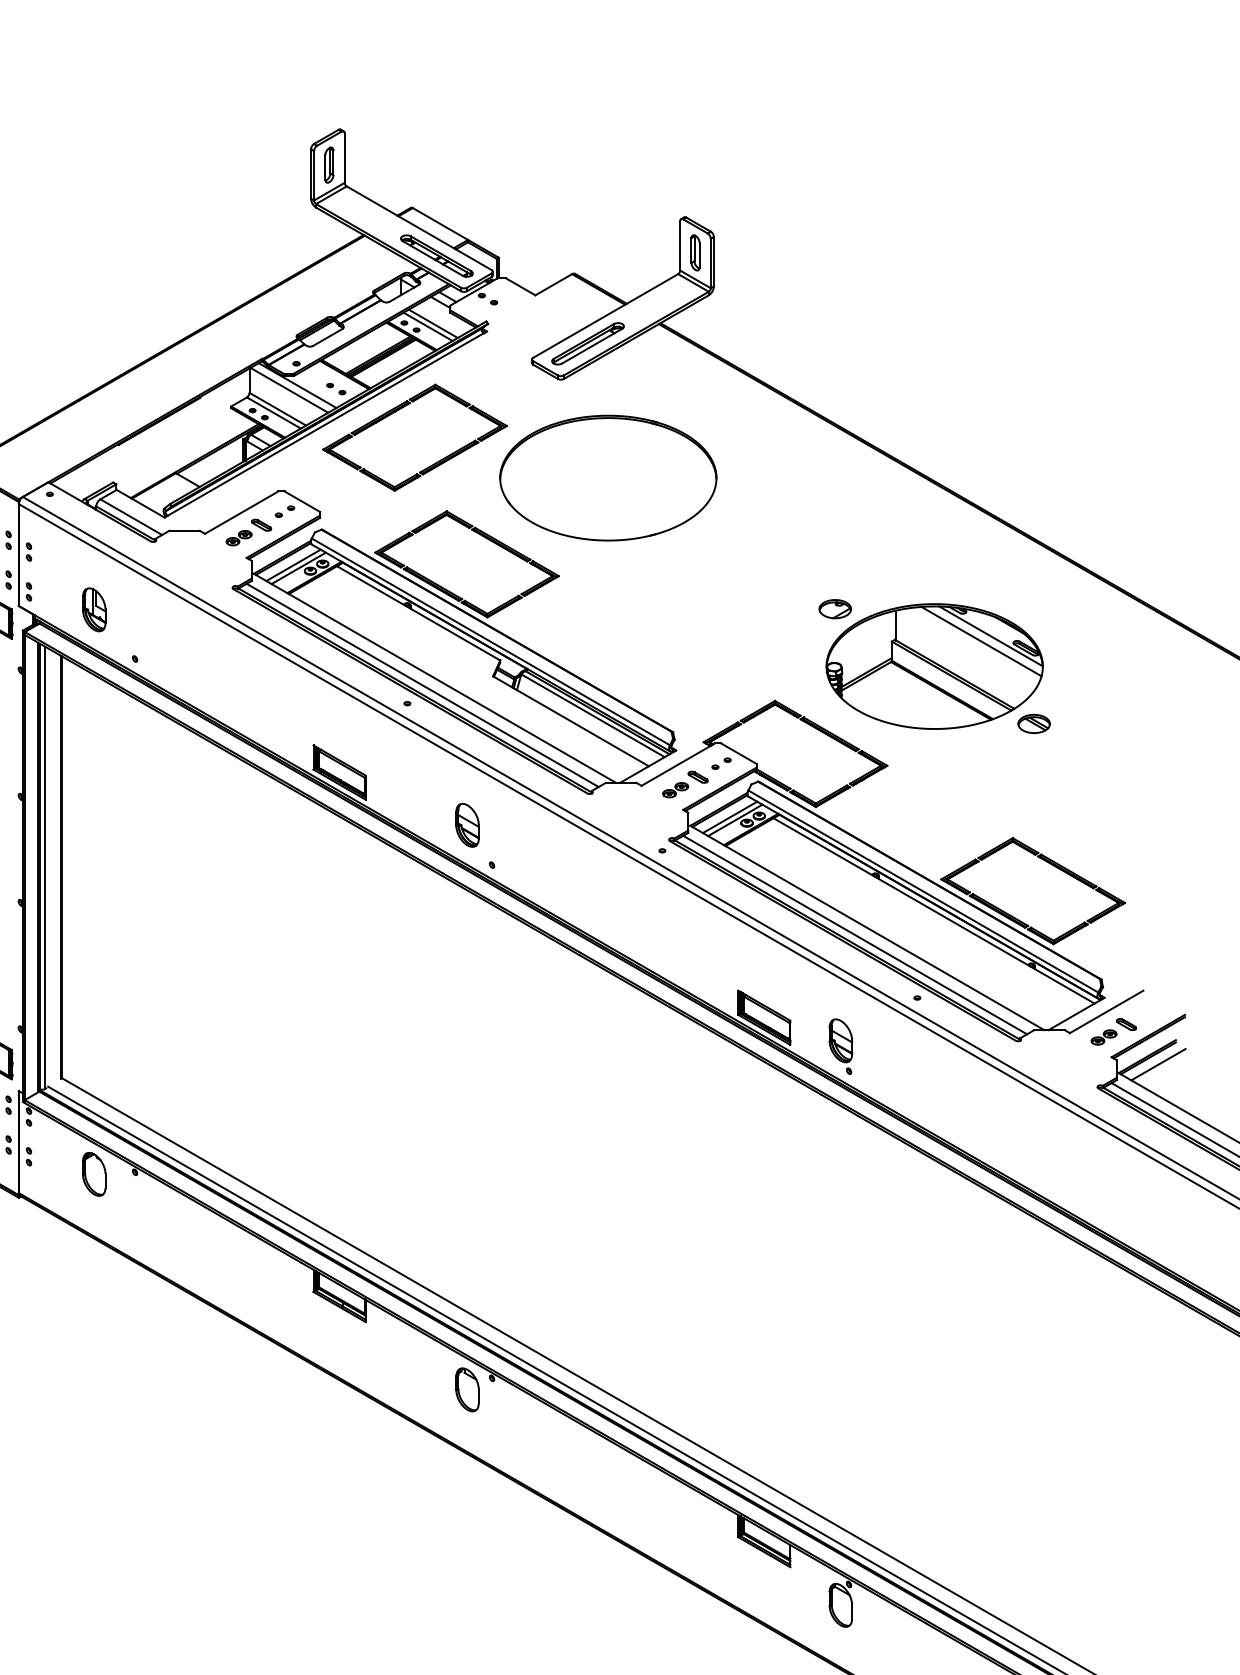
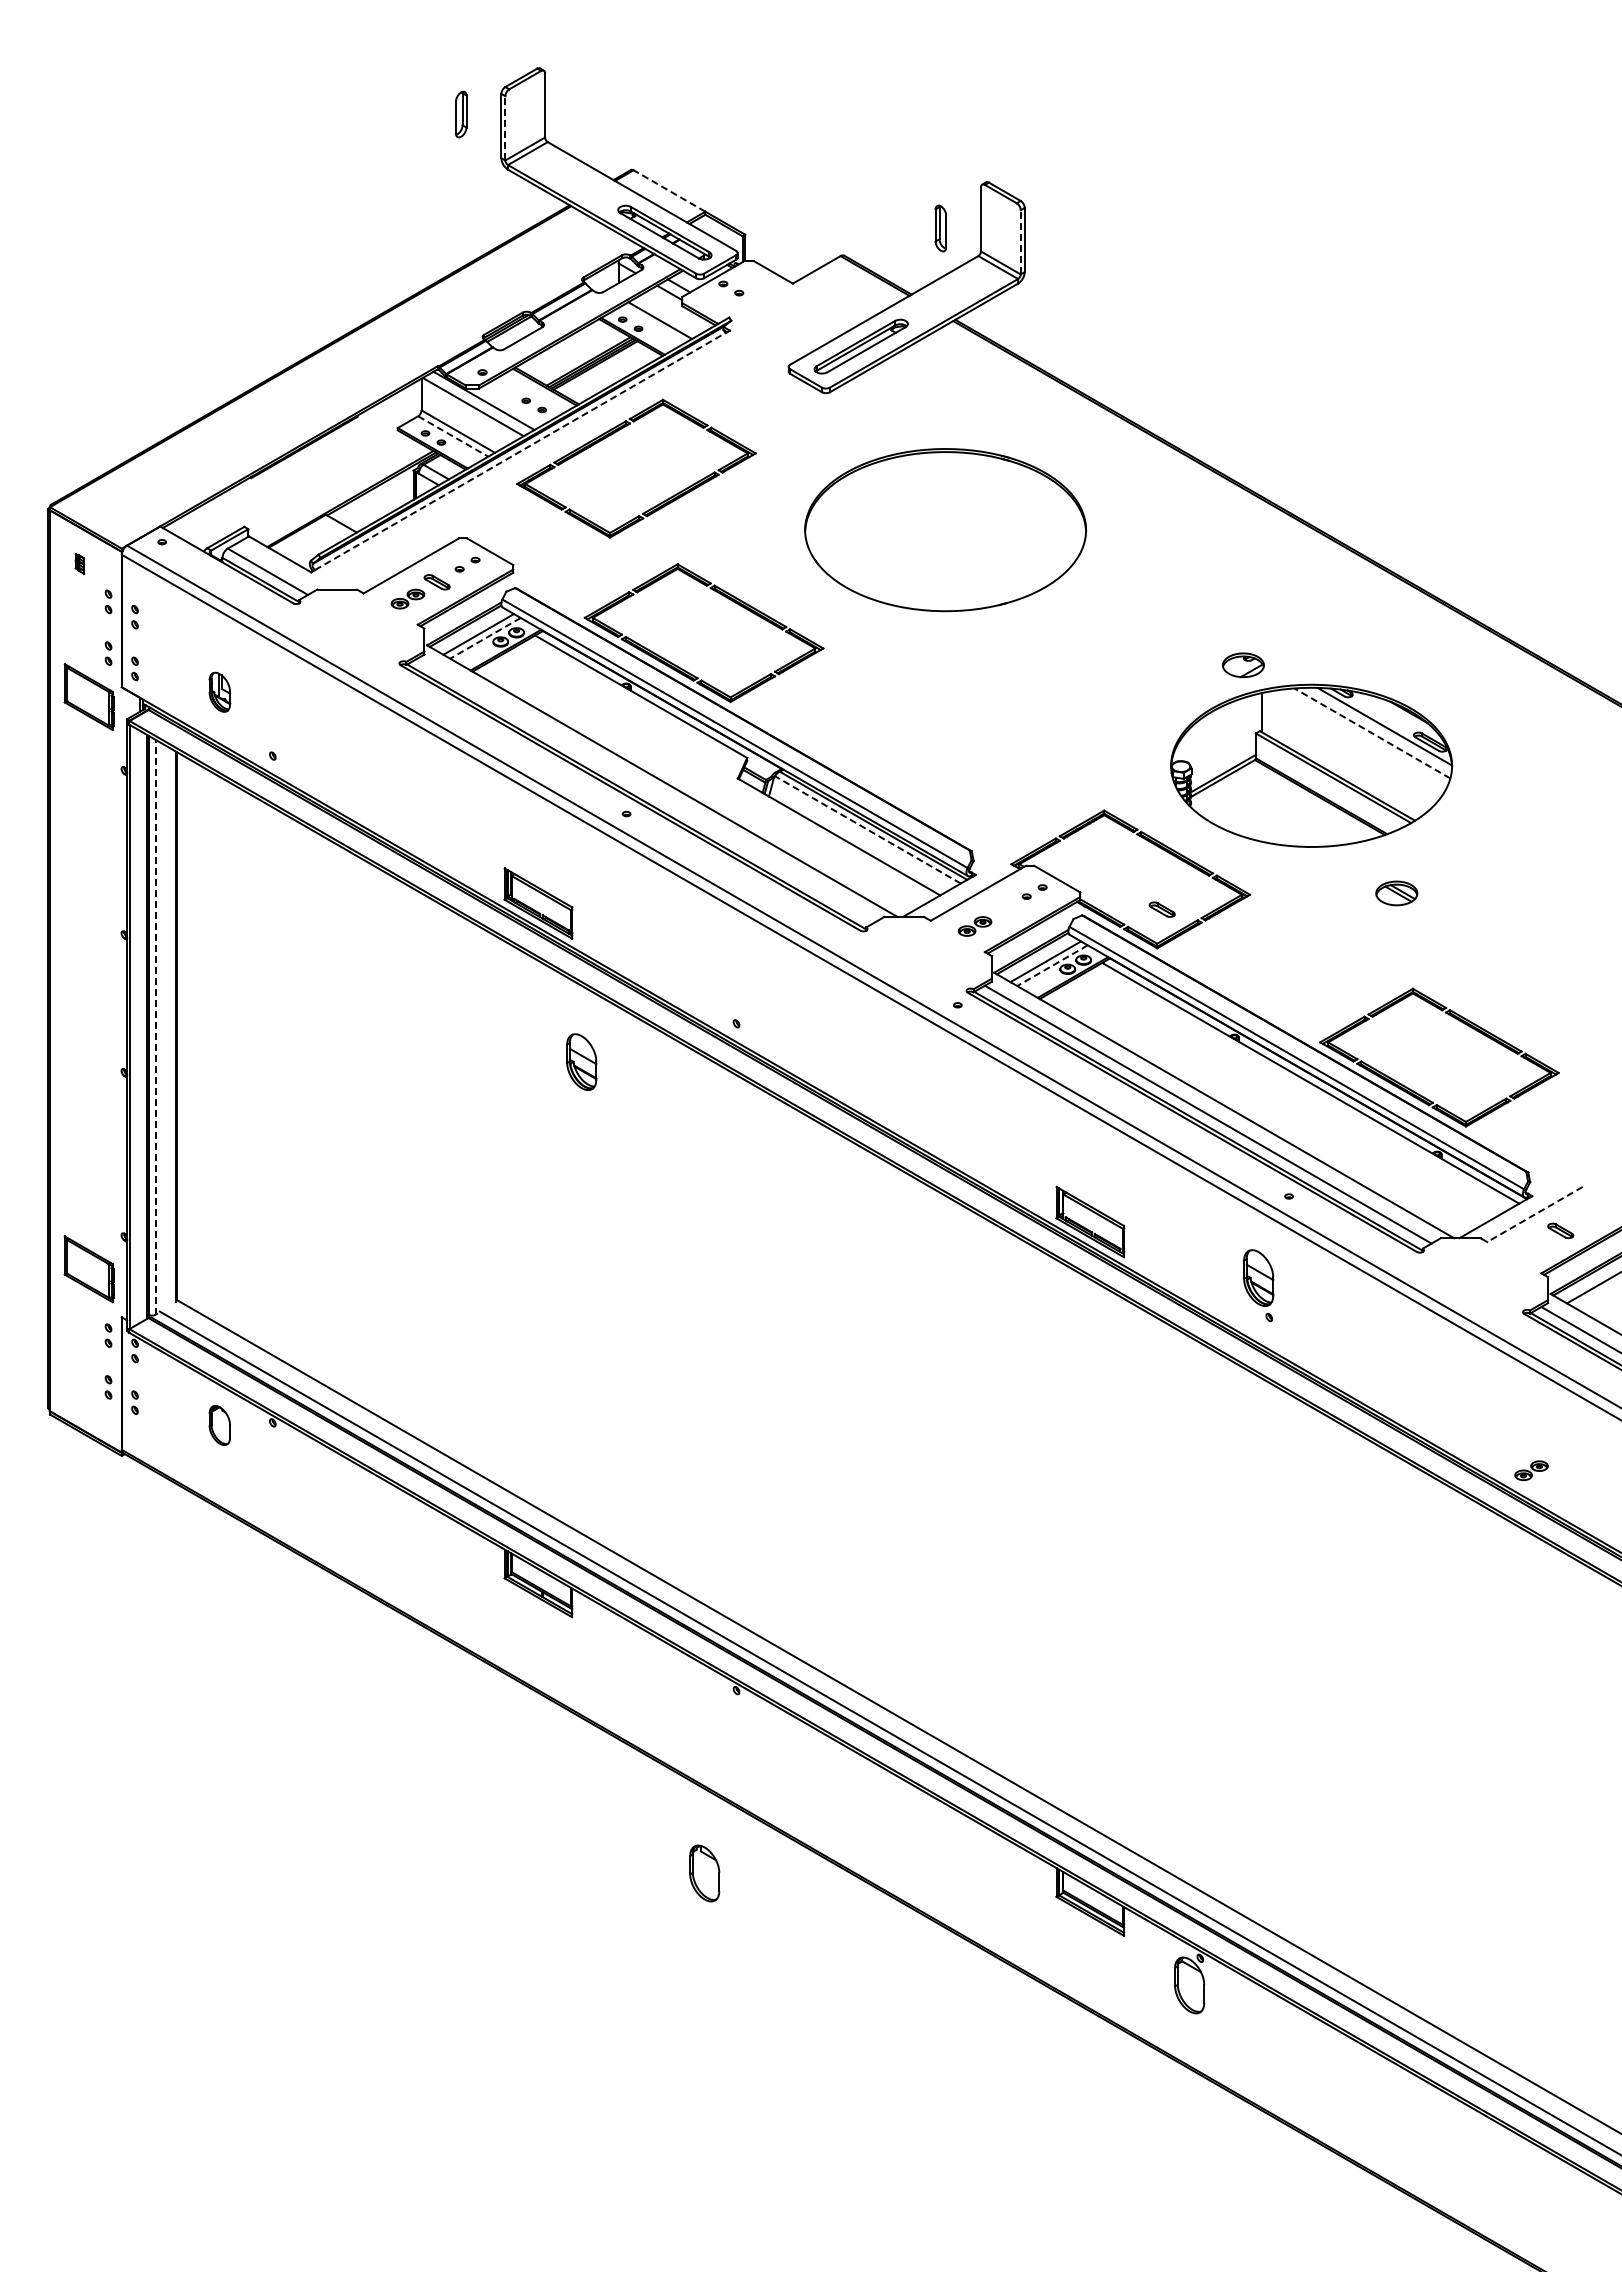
part: (329, 165) -> (461, 114), moved
line: (314, 175) -> (505, 127), solid -> dashed
line: (440, 223) -> (669, 190), solid -> dashed
part: (695, 252) -> (940, 228), moved
line: (710, 262) -> (1020, 241), solid -> dashed
line: (428, 326) -> (653, 324), removed
line: (274, 413) -> (453, 436), solid -> dashed
line: (325, 424) -> (520, 451), solid -> dashed
part: (608, 478) -> (945, 530), moved
line: (298, 568) -> (485, 638), solid -> dashed
part: (835, 609) -> (1243, 665), moved
part: (94, 610) -> (219, 692), size x0.7
line: (980, 641) -> (1371, 733), solid -> dashed
line: (422, 685) -> (646, 790), removed
line: (592, 715) -> (867, 829), solid -> dashed
part: (1033, 724) -> (1396, 893), moved
part: (697, 777) -> (1161, 909), moved
line: (735, 820) -> (1052, 965), solid -> dashed
part: (467, 824) -> (581, 1061), moved
line: (44, 867) -> (155, 1026), solid -> dashed
line: (1106, 1011) -> (1534, 1214), solid -> dashed
part: (1104, 1037) -> (1531, 1470), moved
part: (840, 1046) -> (1258, 1285), moved
part: (94, 1174) -> (219, 1425), size x0.7
part: (467, 1389) -> (704, 1873), moved

